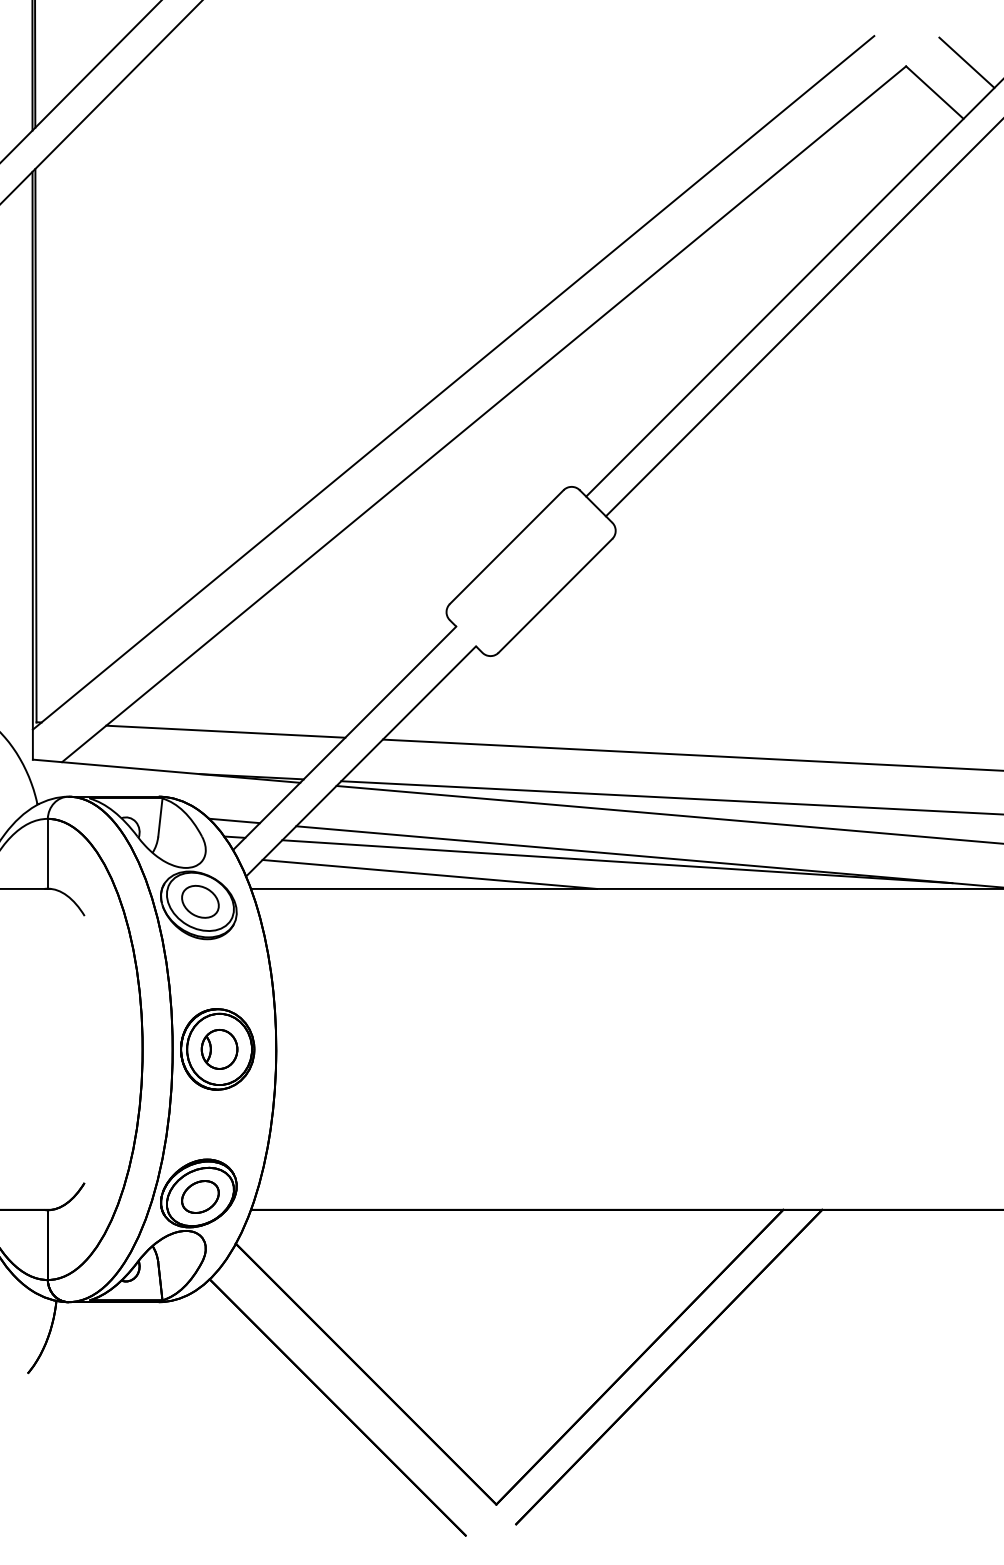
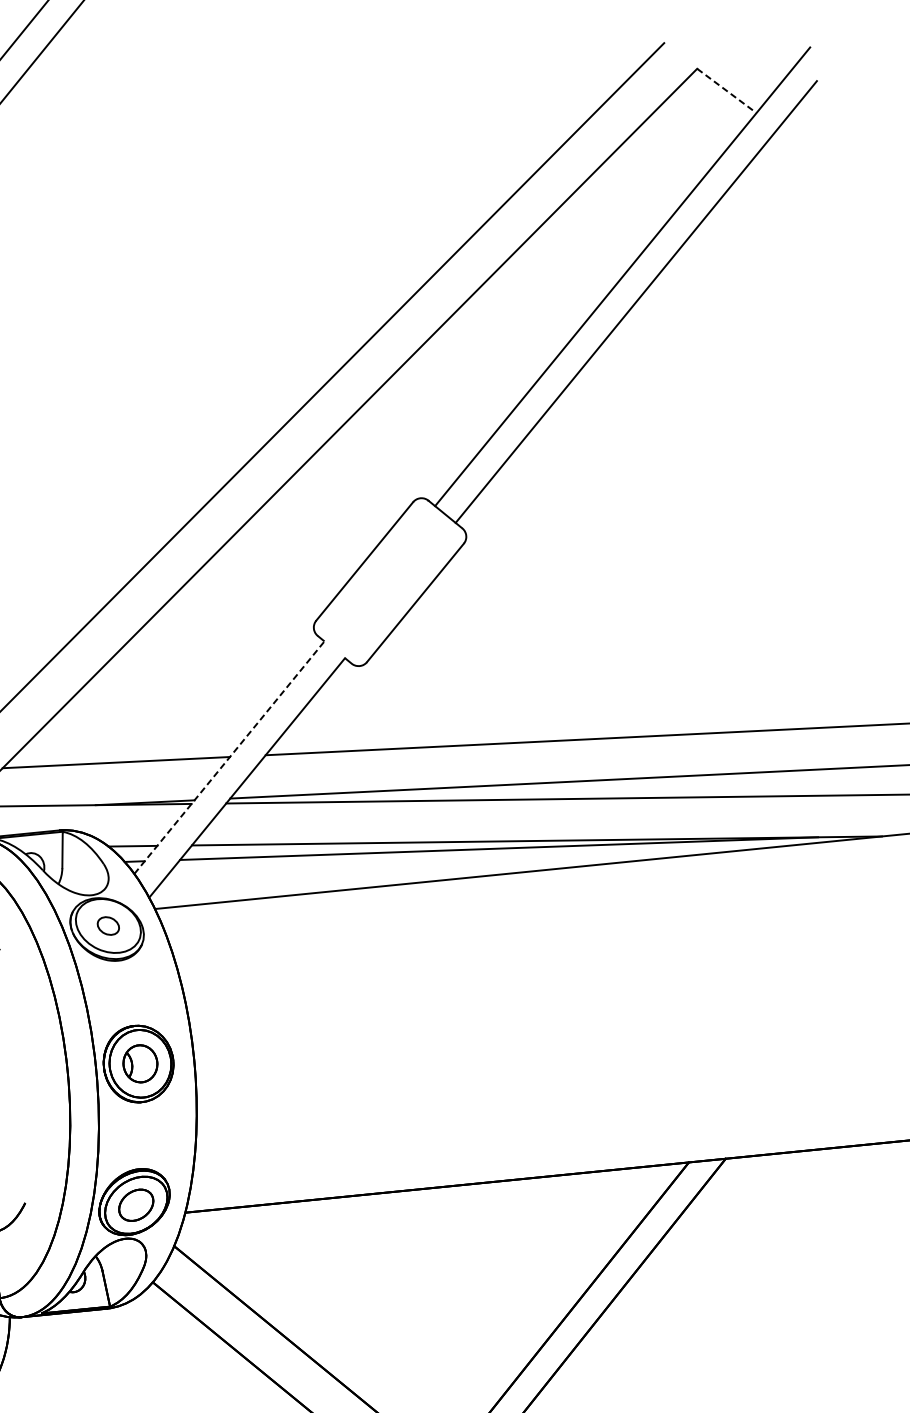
line: (966, 62) -> (753, 59), removed
line: (934, 92) -> (726, 90), solid -> dashed
line: (344, 738) -> (229, 757), solid -> dashed
line: (429, 873) -> (322, 877), removed
part: (200, 901) -> (108, 925), size x0.6

